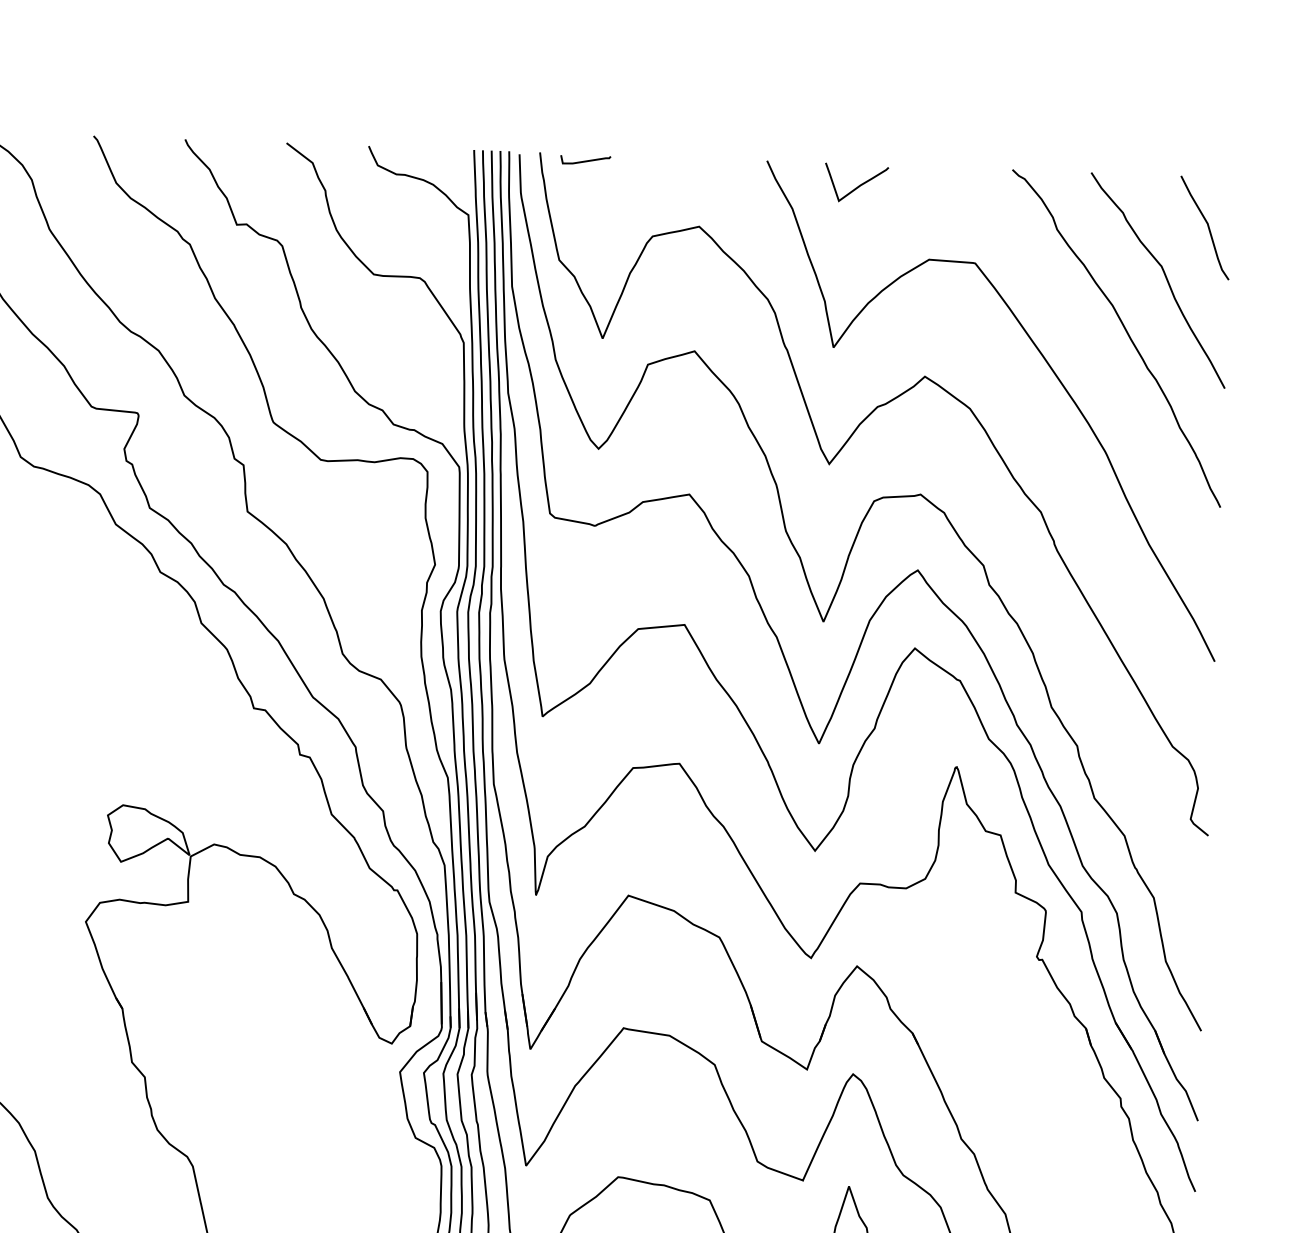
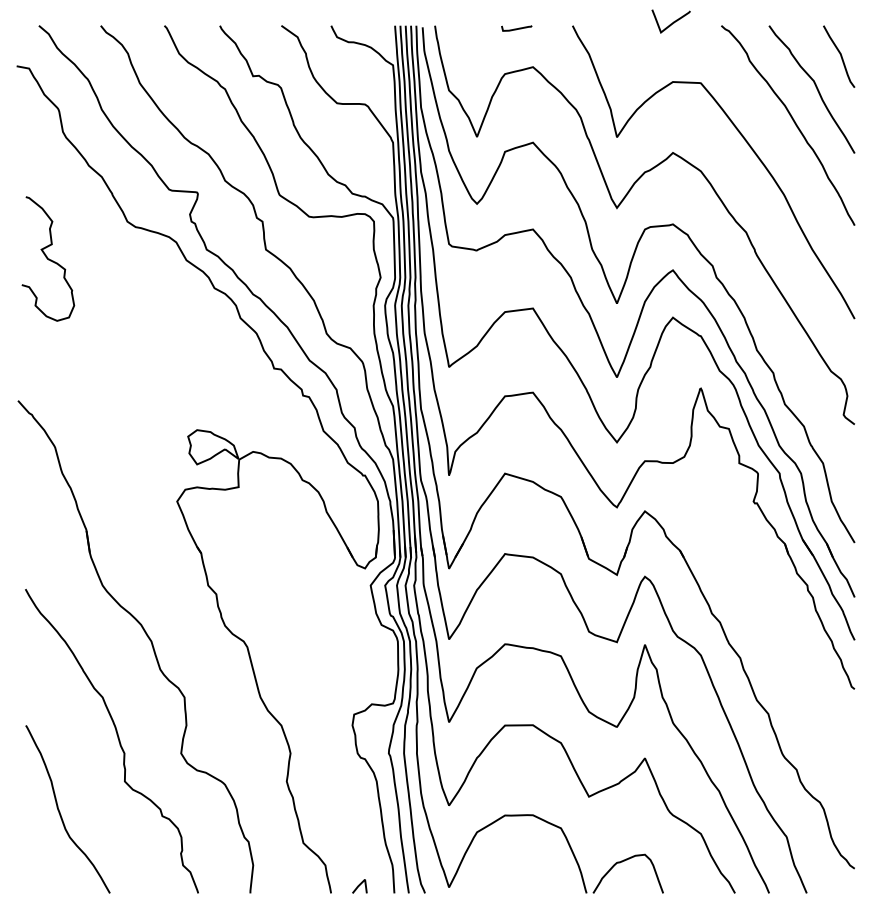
curve: (585, 160) -> (516, 28), moved
curve: (855, 186) -> (670, 23), moved

